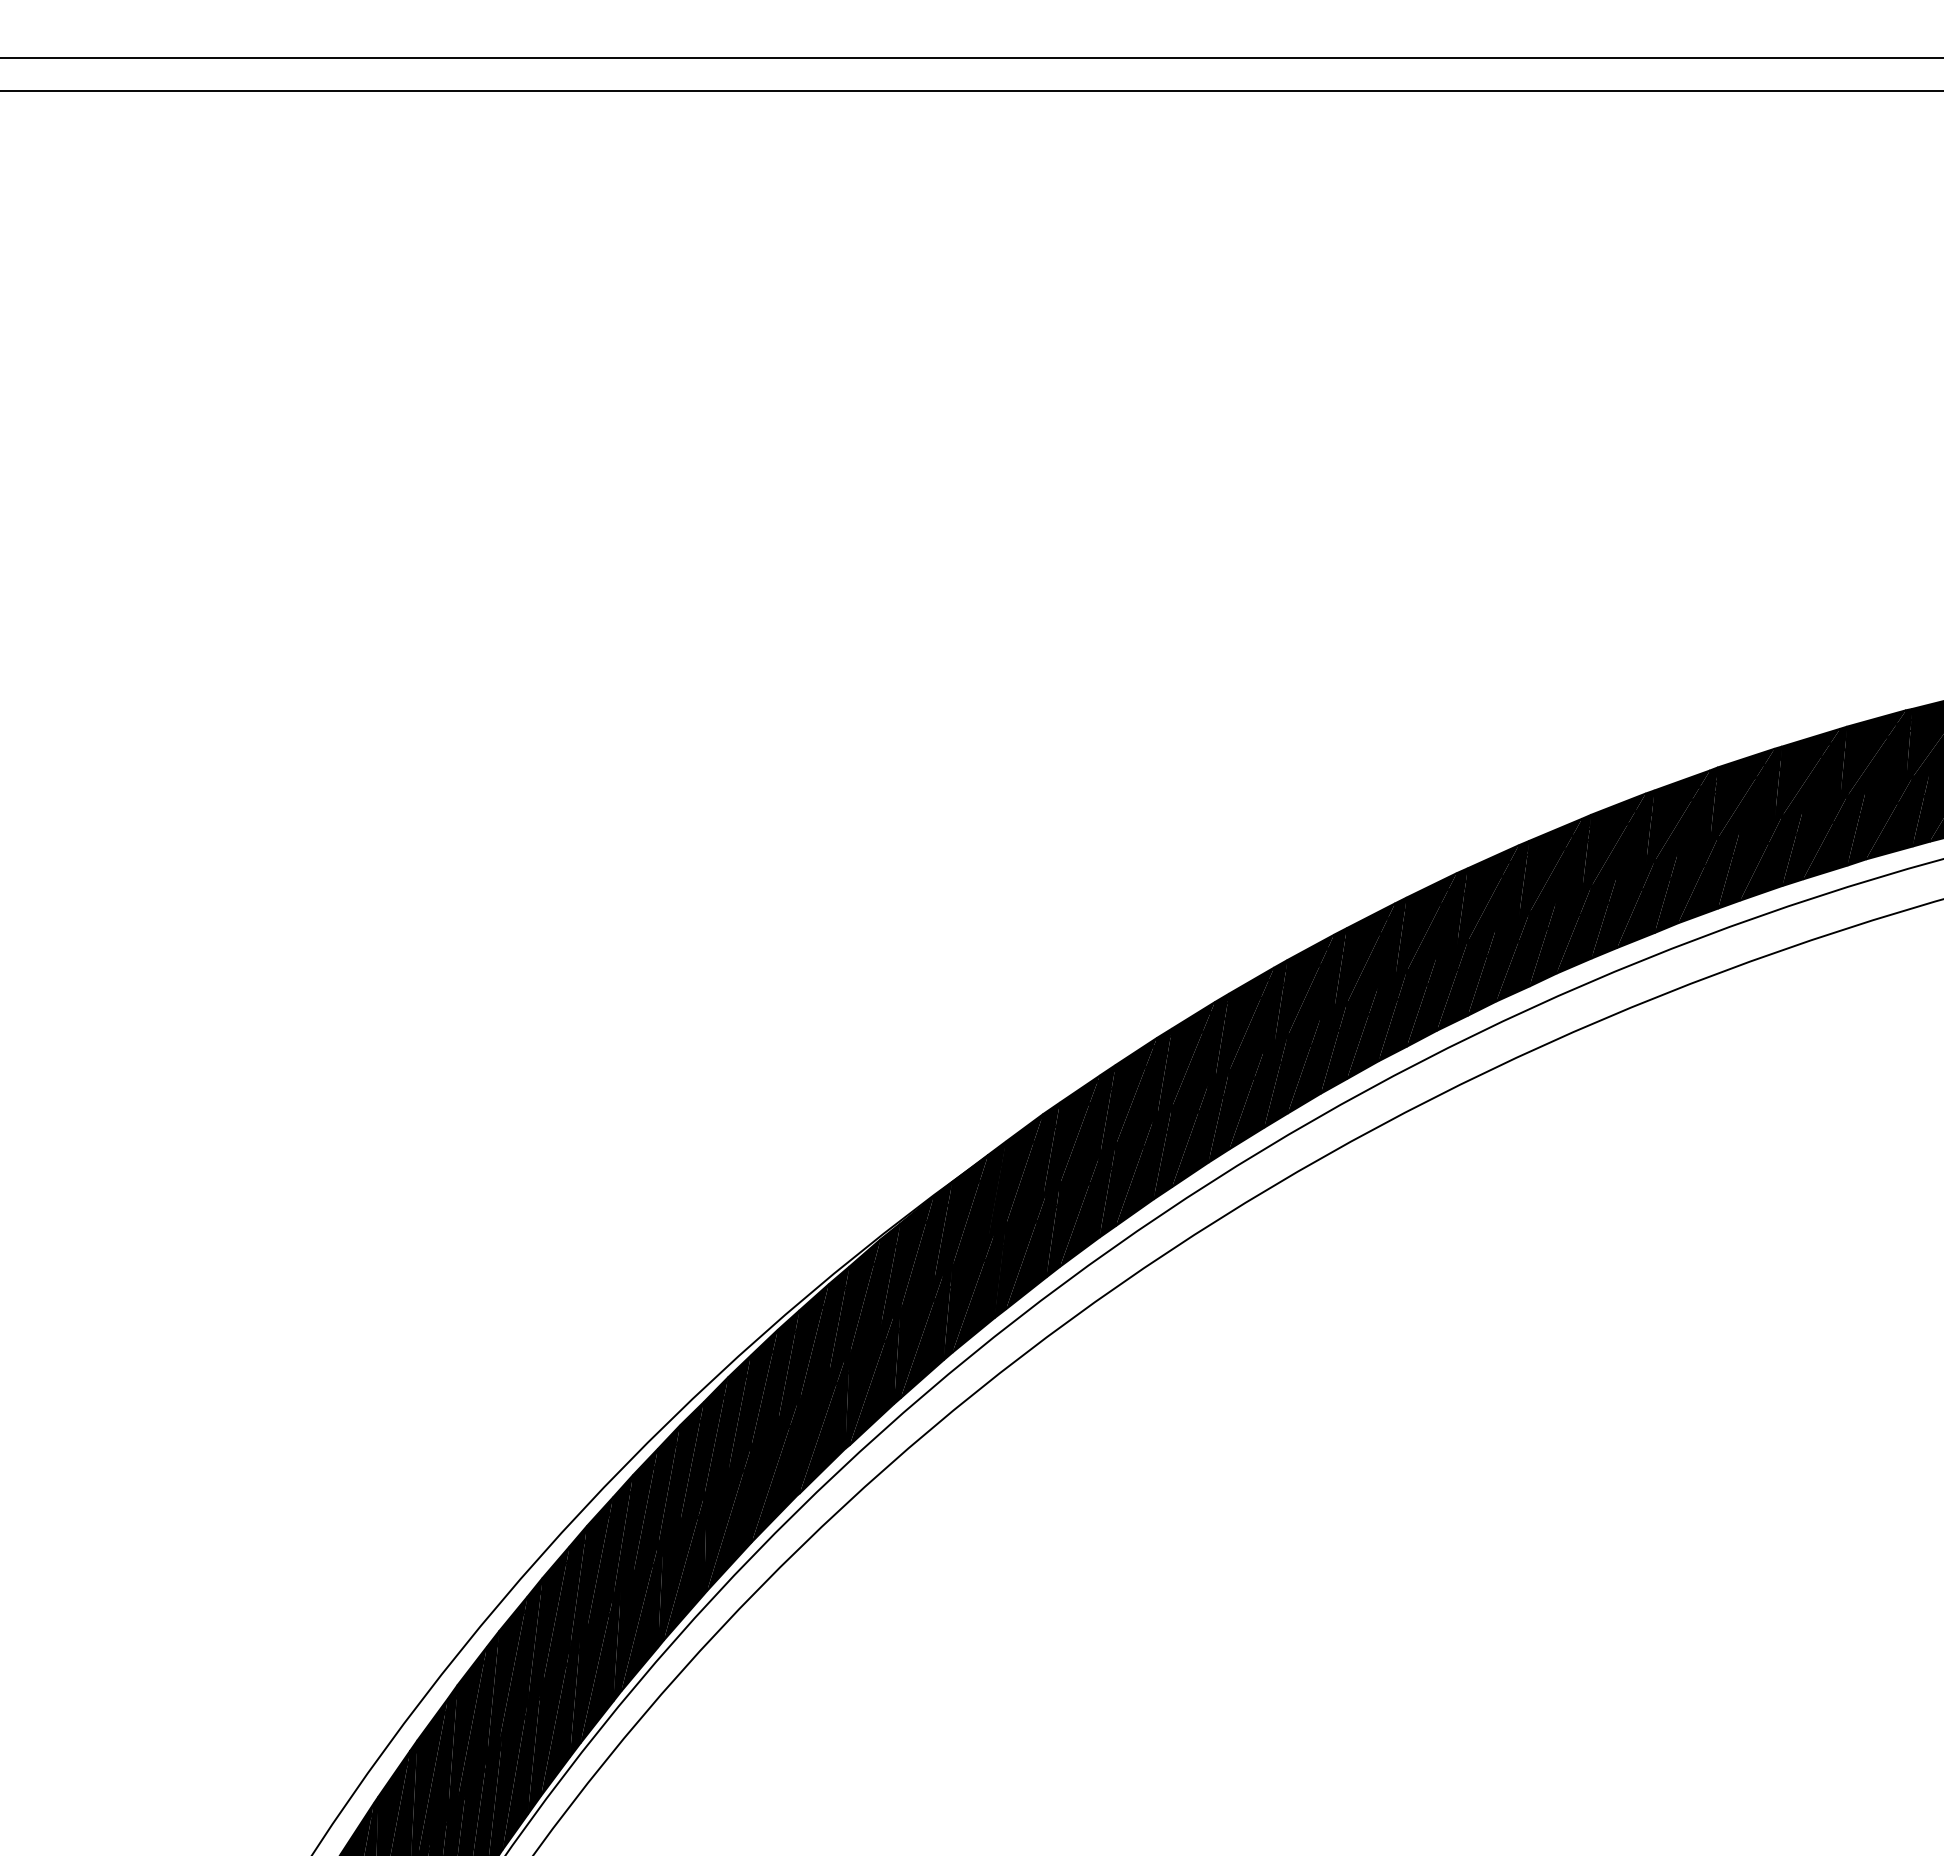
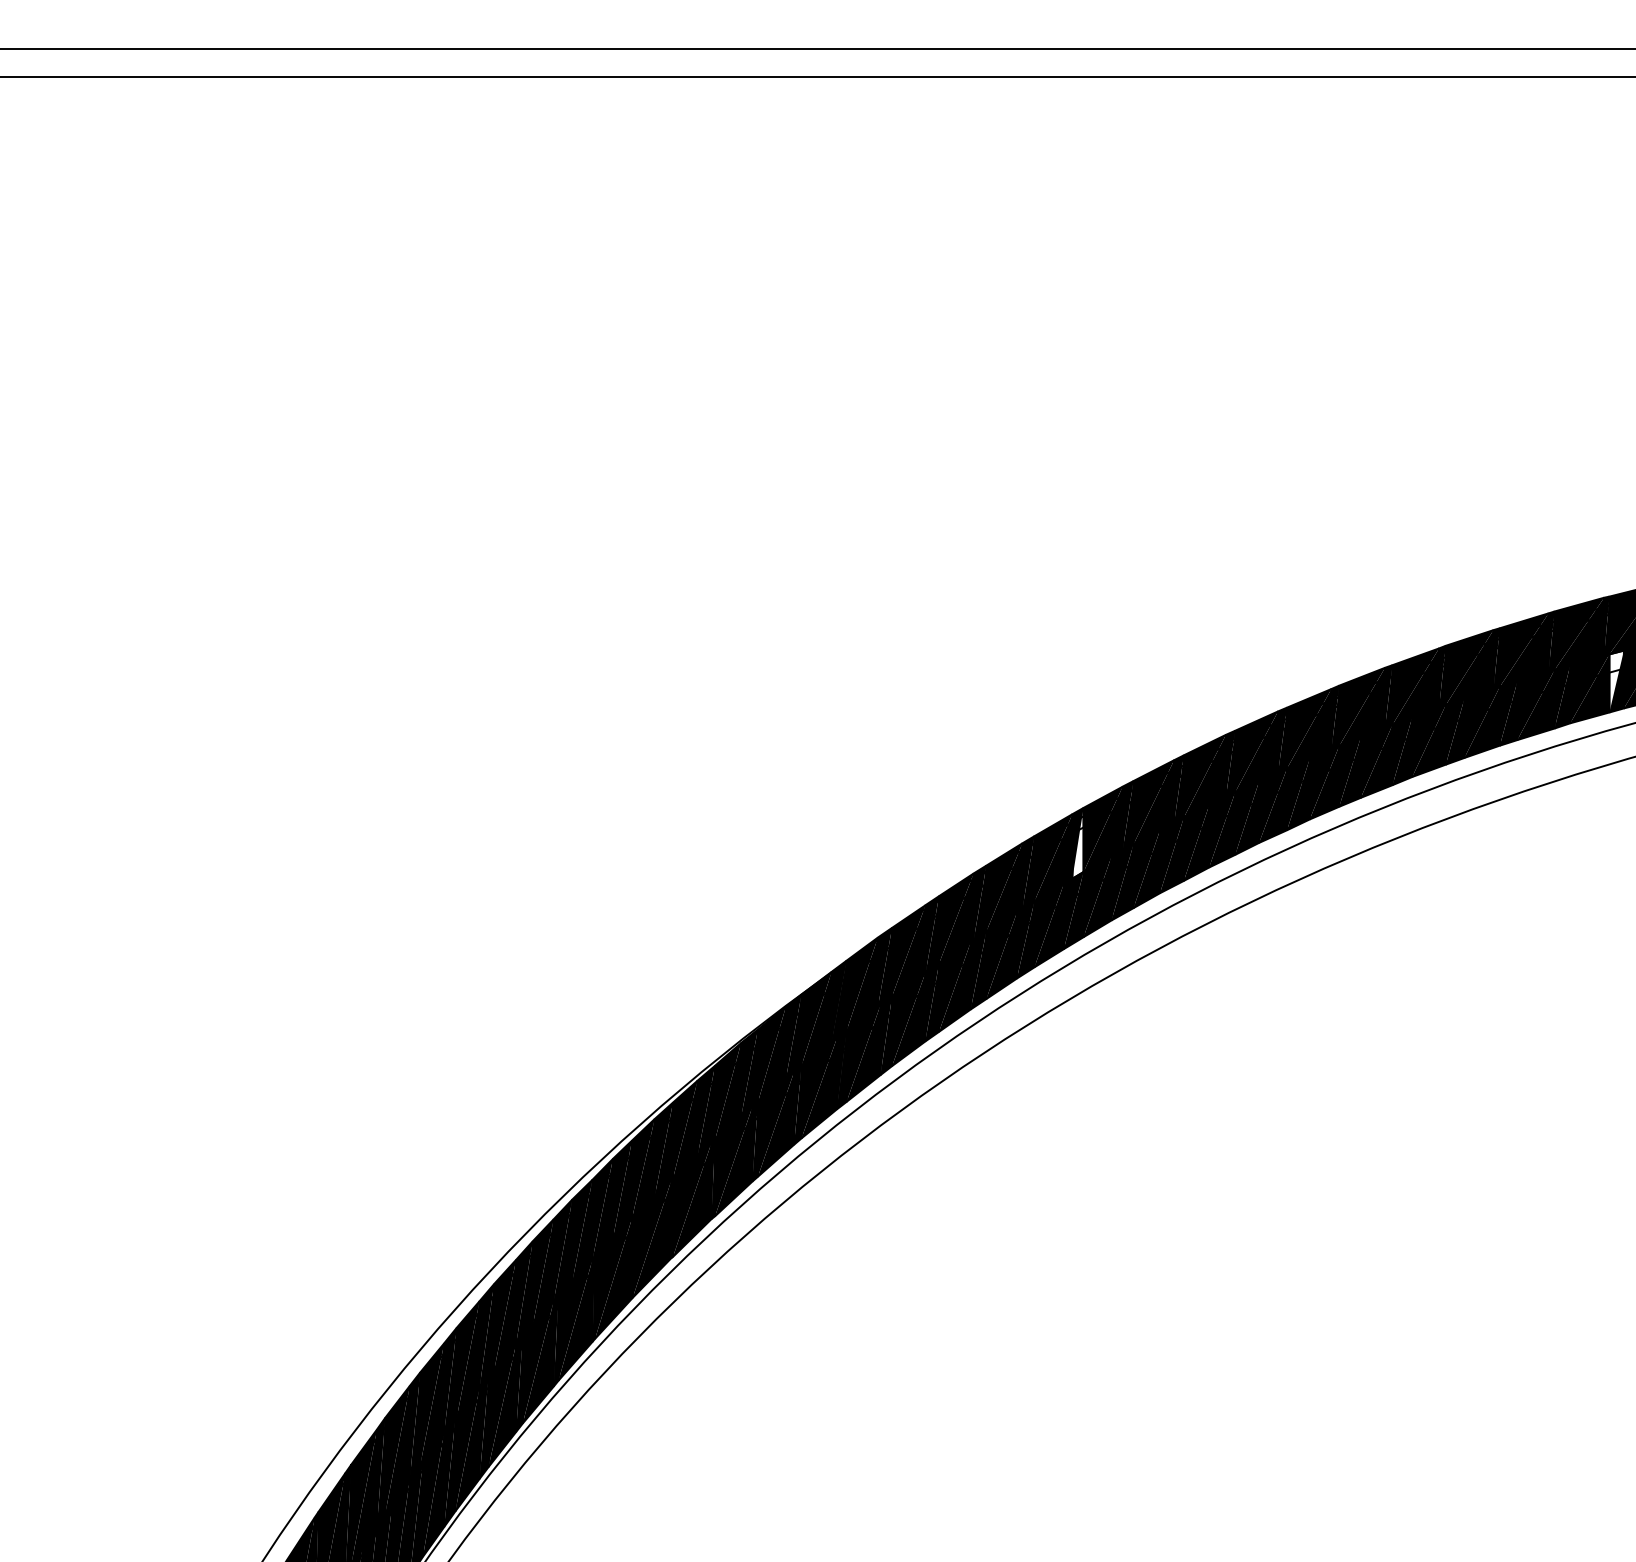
fill: (1920, 809) -> (1616, 681), removed
fill: (1280, 1001) -> (1077, 842), removed

